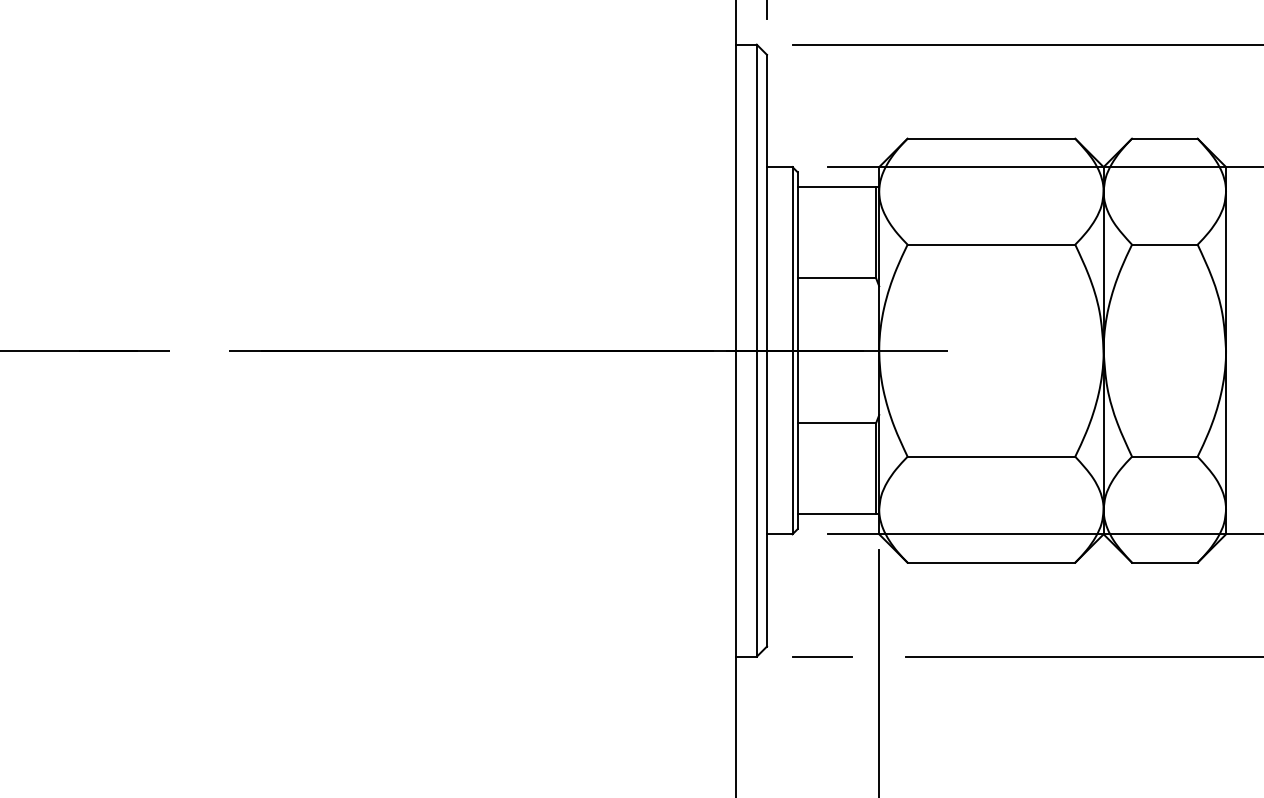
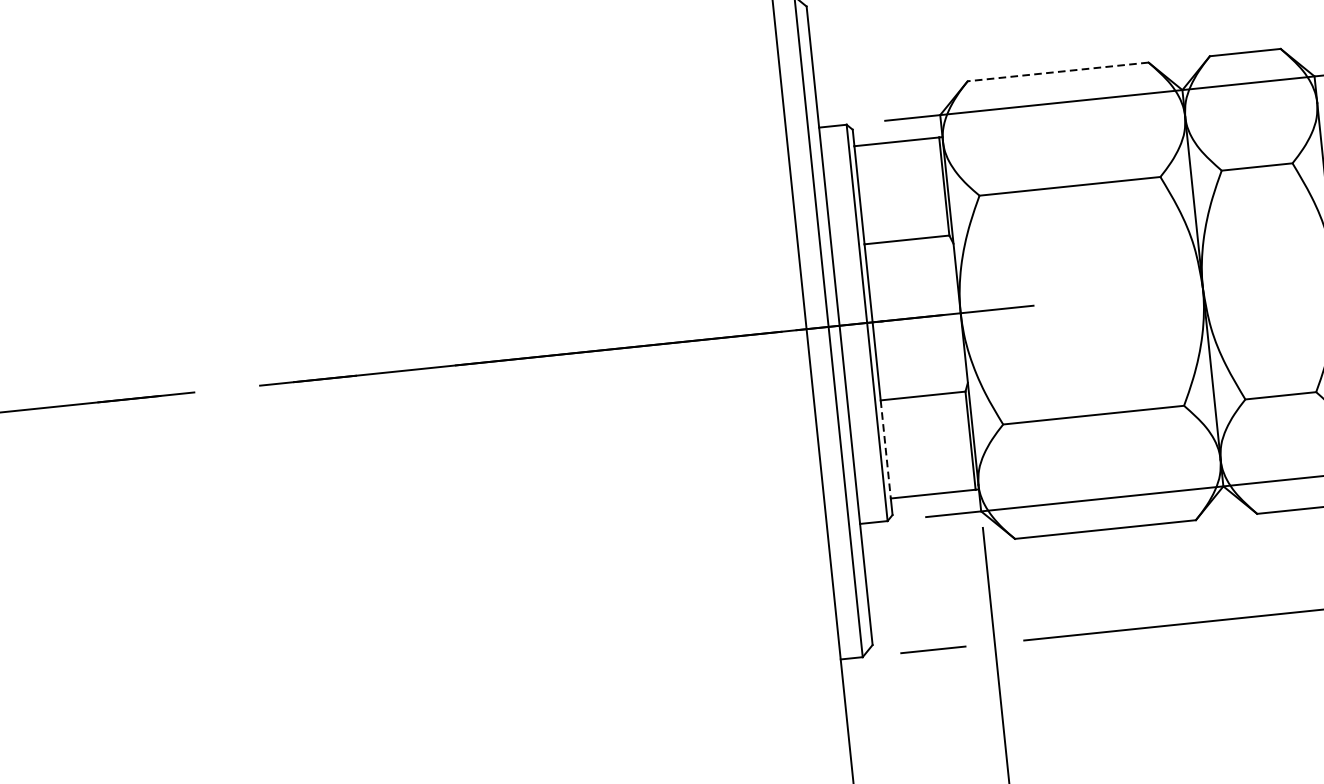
line: (991, 138) -> (1058, 71), solid -> dashed
line: (797, 468) -> (885, 449), solid -> dashed

